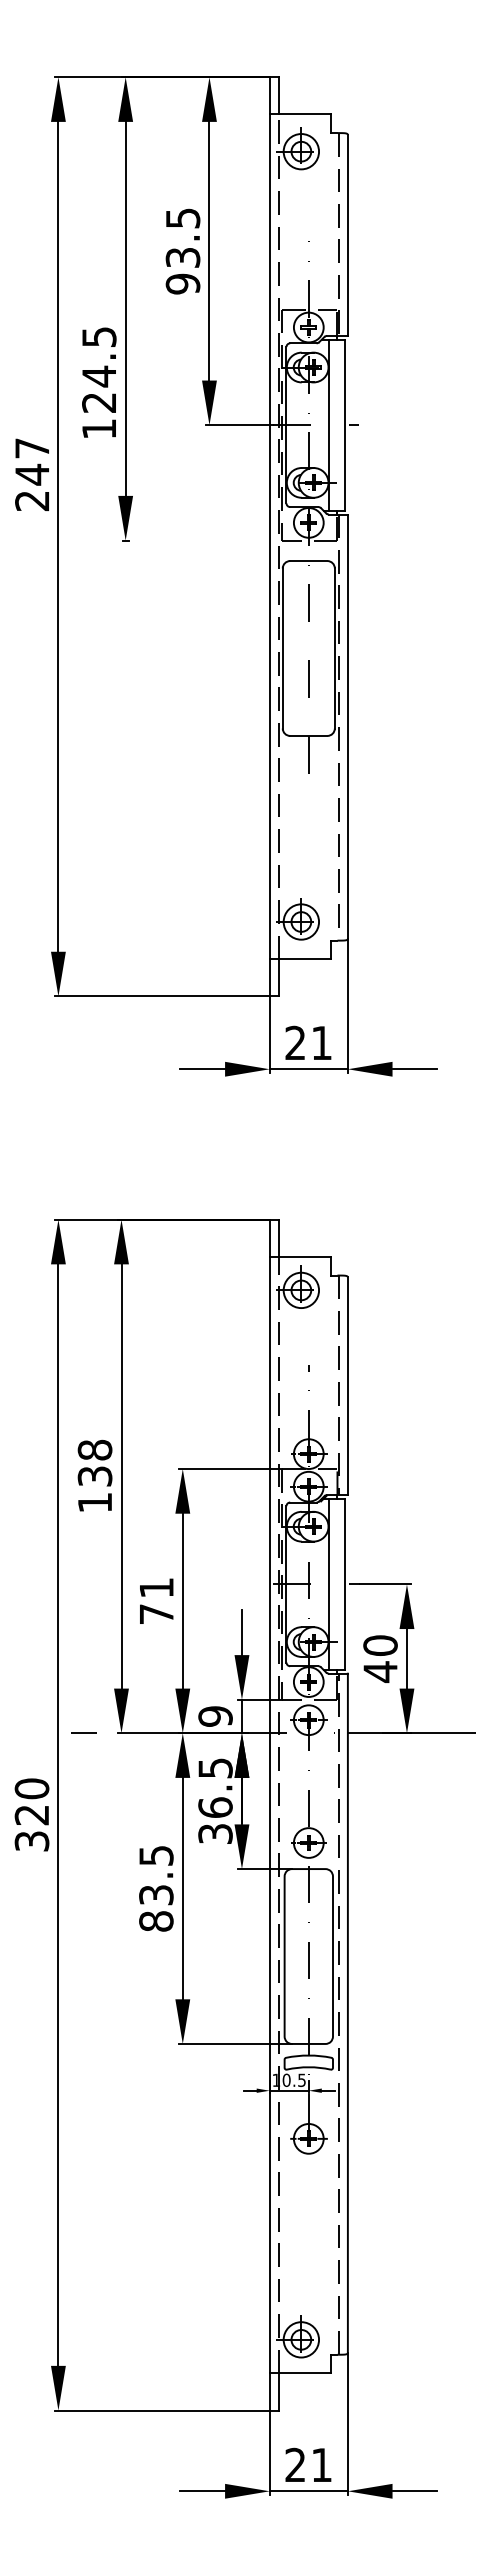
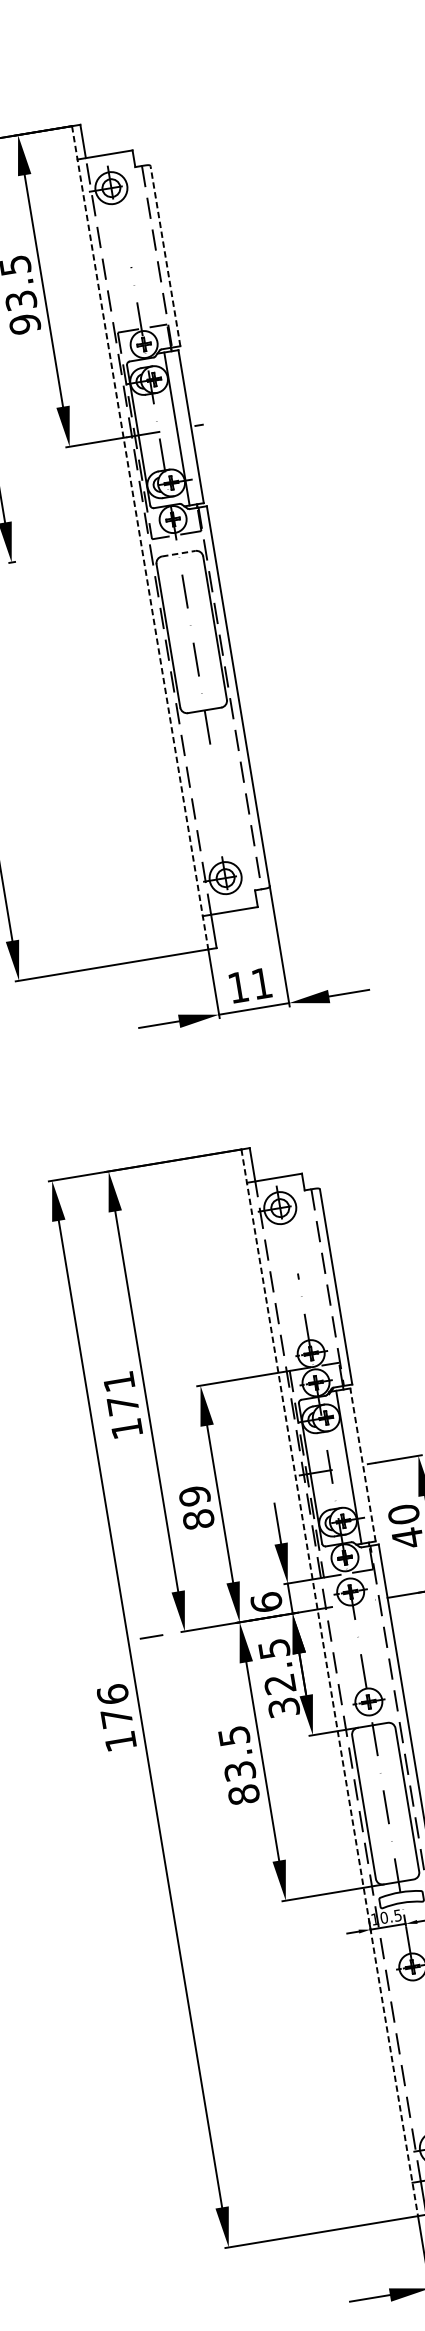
line: (347, 234) -> (165, 255), solid -> dashed
line: (269, 536) -> (139, 537), solid -> dashed
line: (308, 561) -> (178, 554), solid -> dashed
text: (294, 1042) -> (237, 987), 21 -> 11
text: (94, 1462) -> (120, 1392), 138 -> 171
line: (345, 1583) -> (363, 1464), solid -> dashed
text: (156, 1600) -> (196, 1507), 71 -> 89
text: (215, 1716) -> (266, 1602), 9 -> 6
text: (215, 1807) -> (280, 1684), 36.5 -> 32.5
text: (31, 1814) -> (116, 1717), 320 -> 176
line: (269, 1815) -> (329, 1683), solid -> dashed

